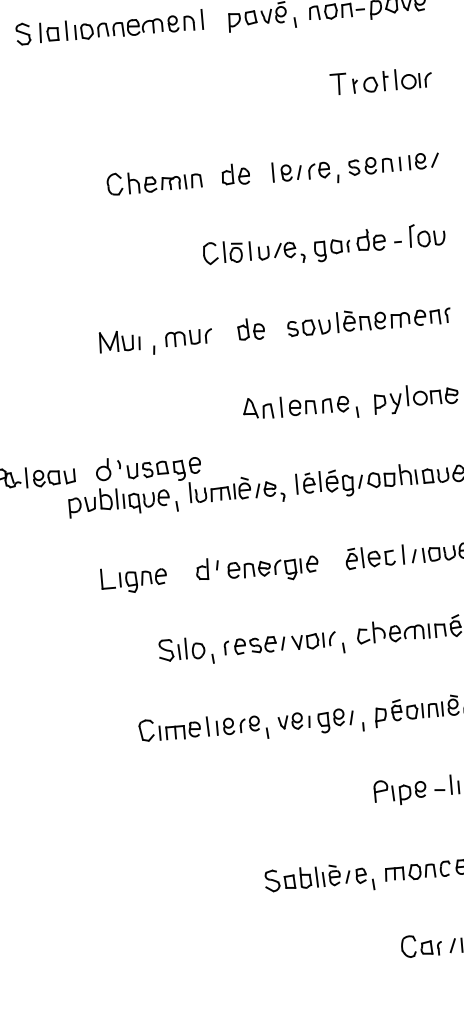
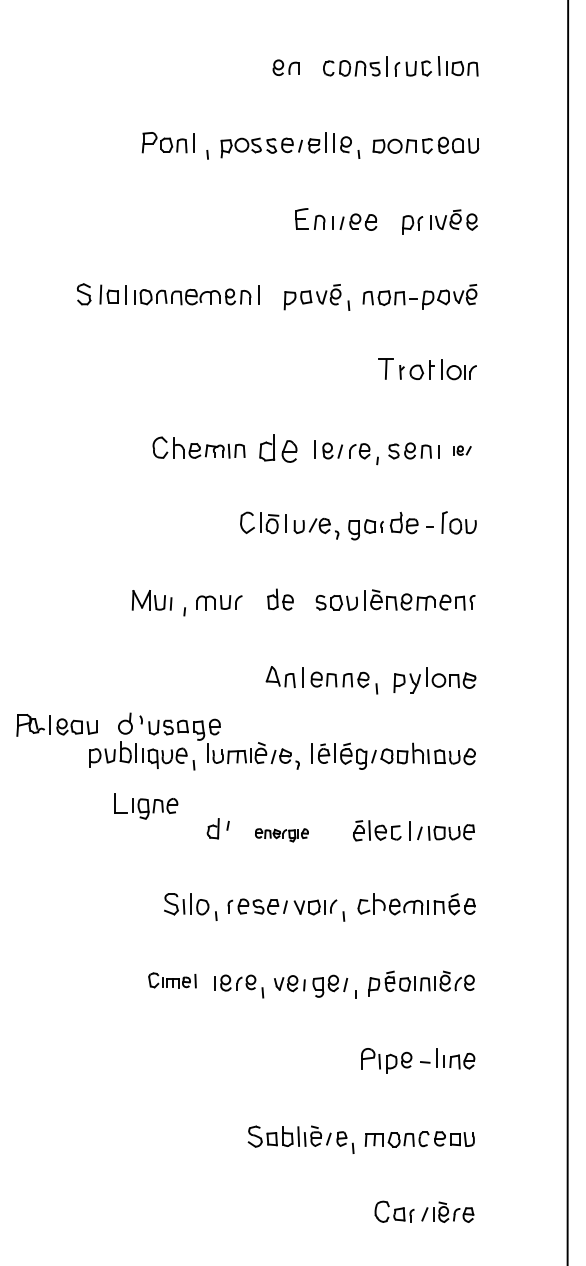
part: (424, 160) -> (462, 450), size x0.6
part: (235, 173) -> (278, 447), size x1.4
part: (272, 570) -> (281, 835), size x0.6
part: (134, 579) -> (146, 806), moved
part: (174, 728) -> (172, 980), size x0.7

